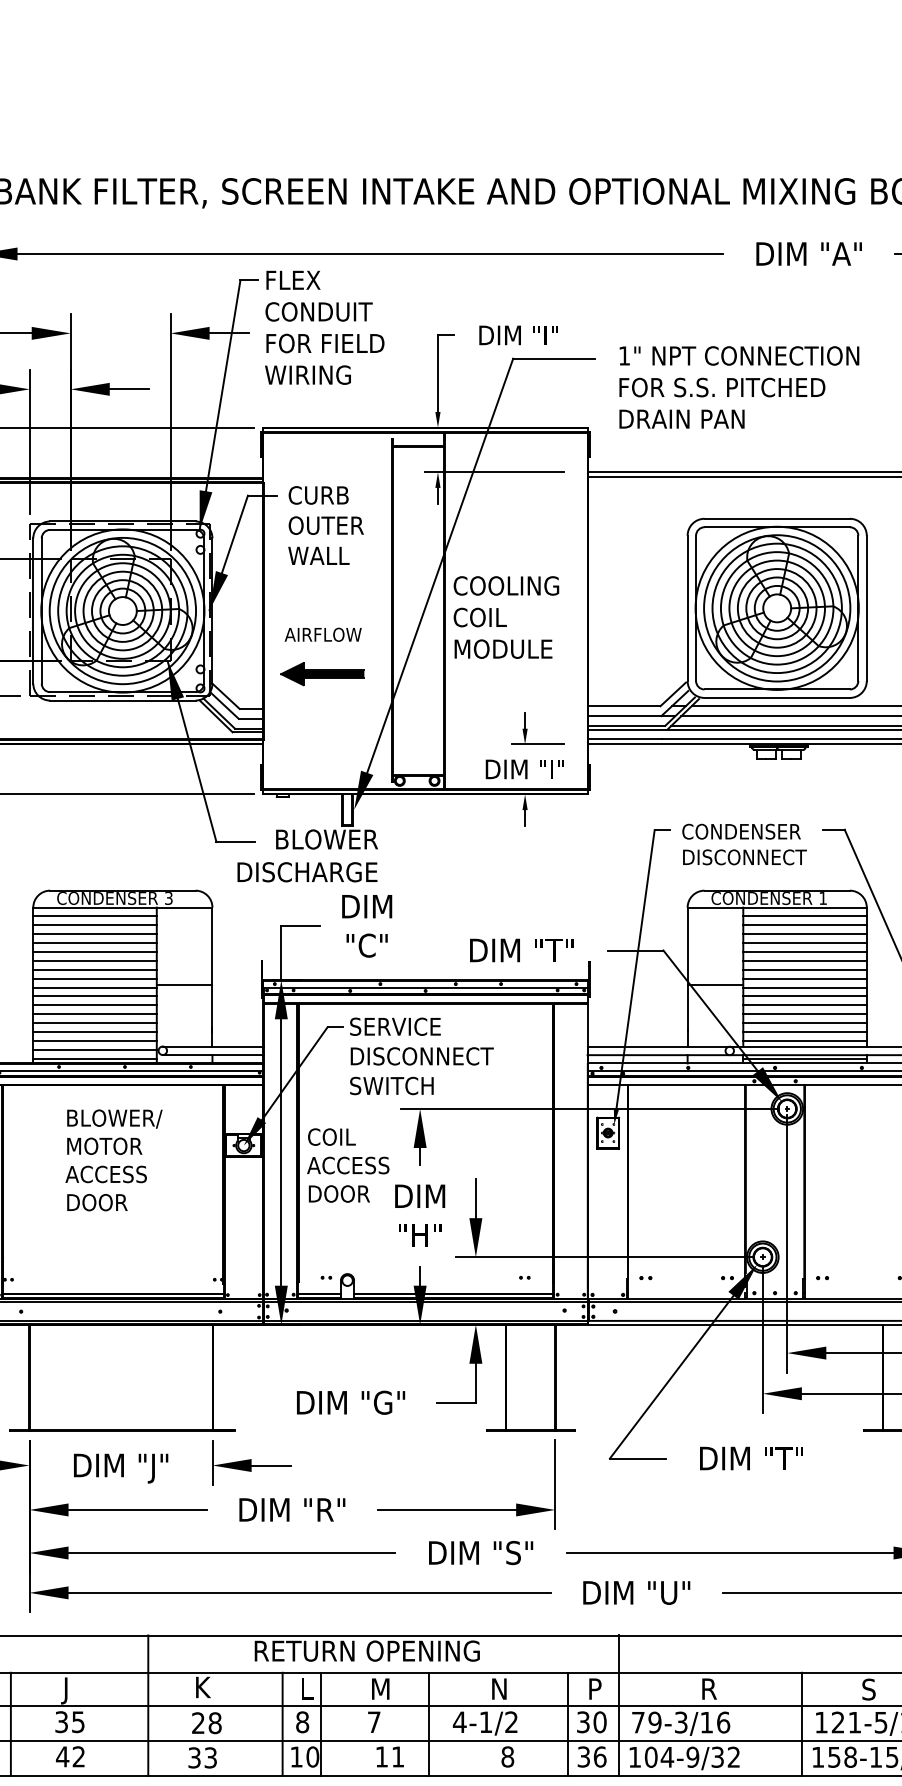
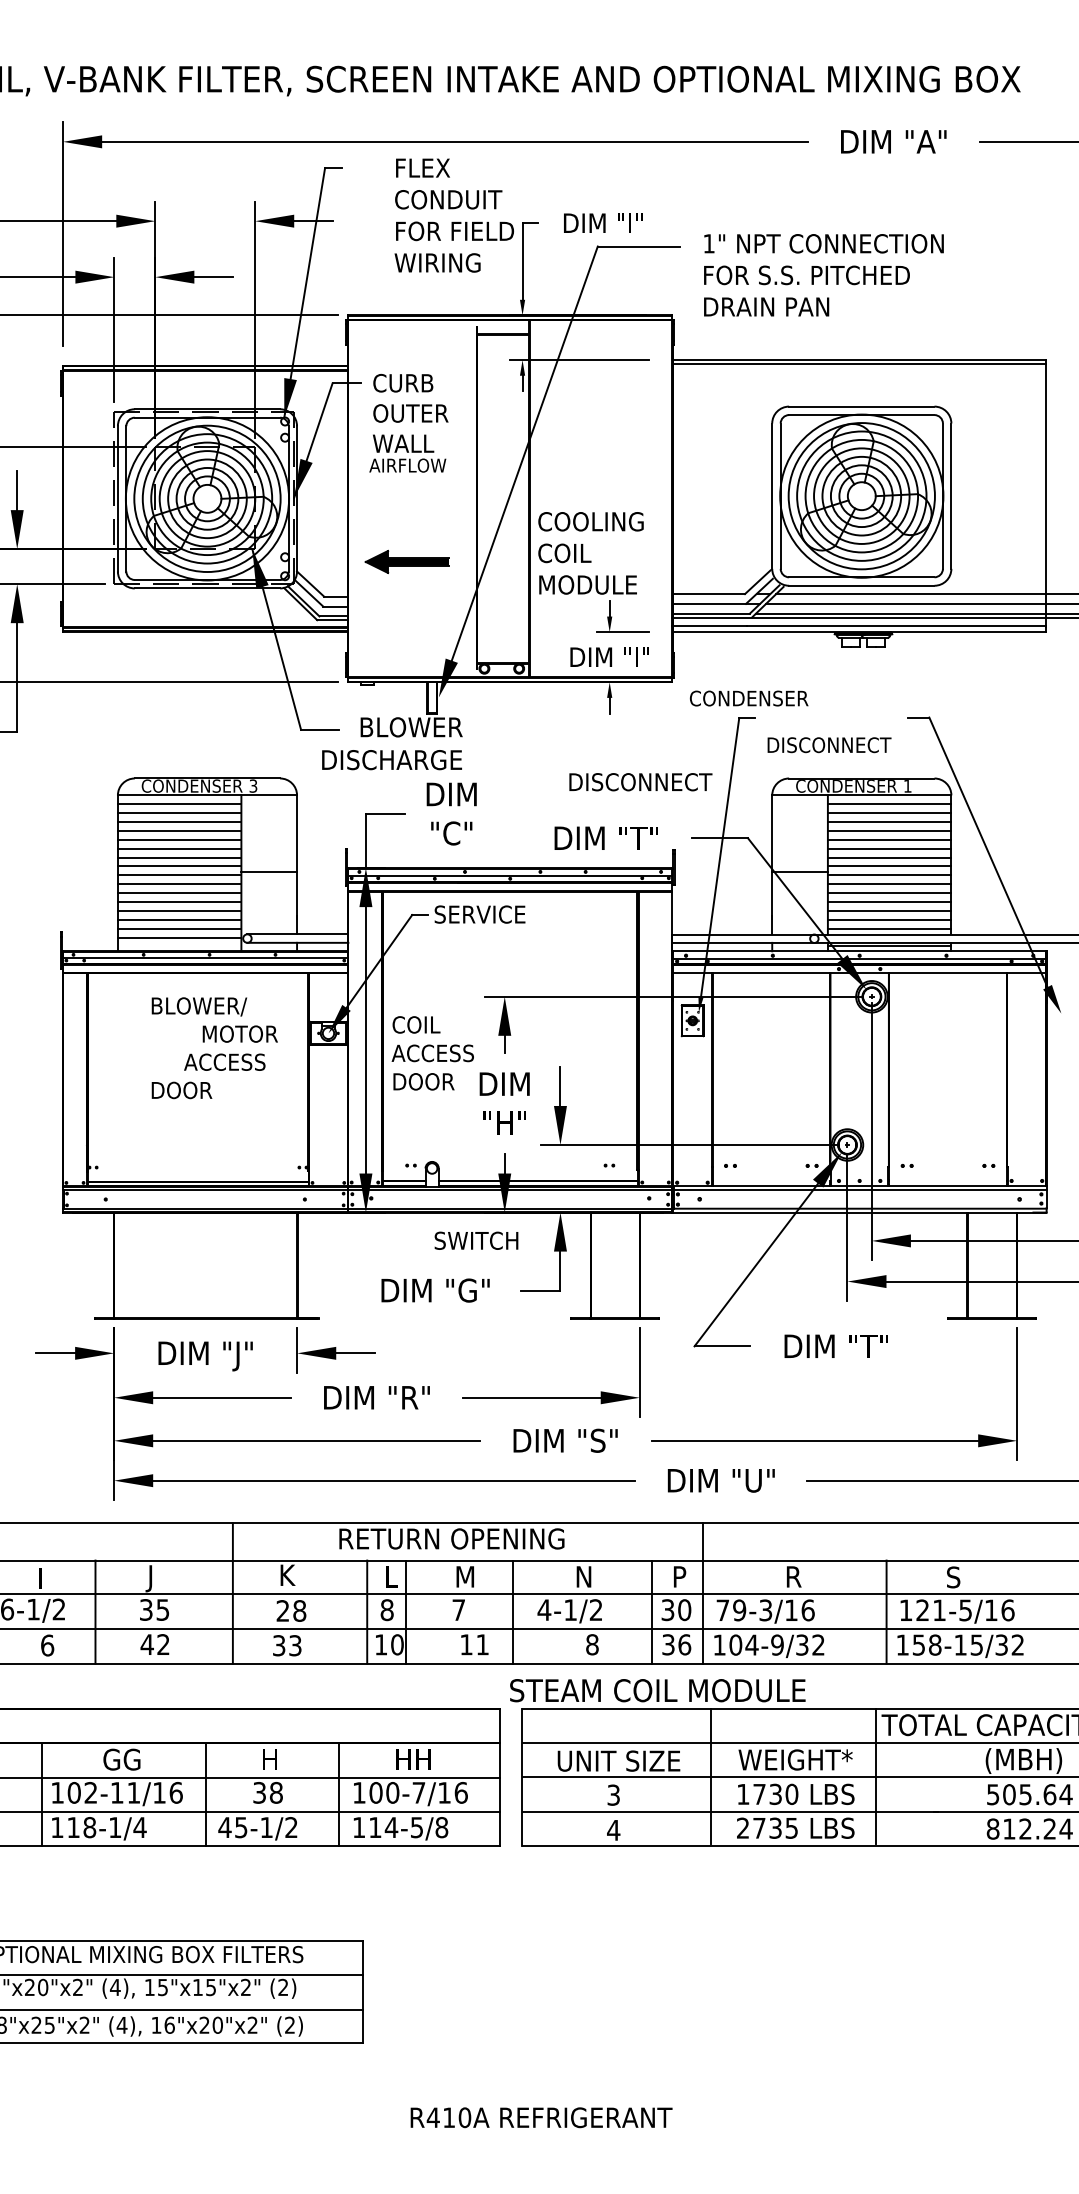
text: (323, 327) -> (453, 215), moved
text: (505, 617) -> (590, 553), moved
text: (322, 634) -> (407, 465), moved
text: (741, 831) -> (749, 698), moved
text: (421, 1056) -> (640, 782), moved
line: (94, 1058) -> (179, 946), removed
text: (391, 1085) -> (476, 1240), moved
text: (103, 1145) -> (239, 1033), moved
text: (105, 1173) -> (224, 1061), moved

